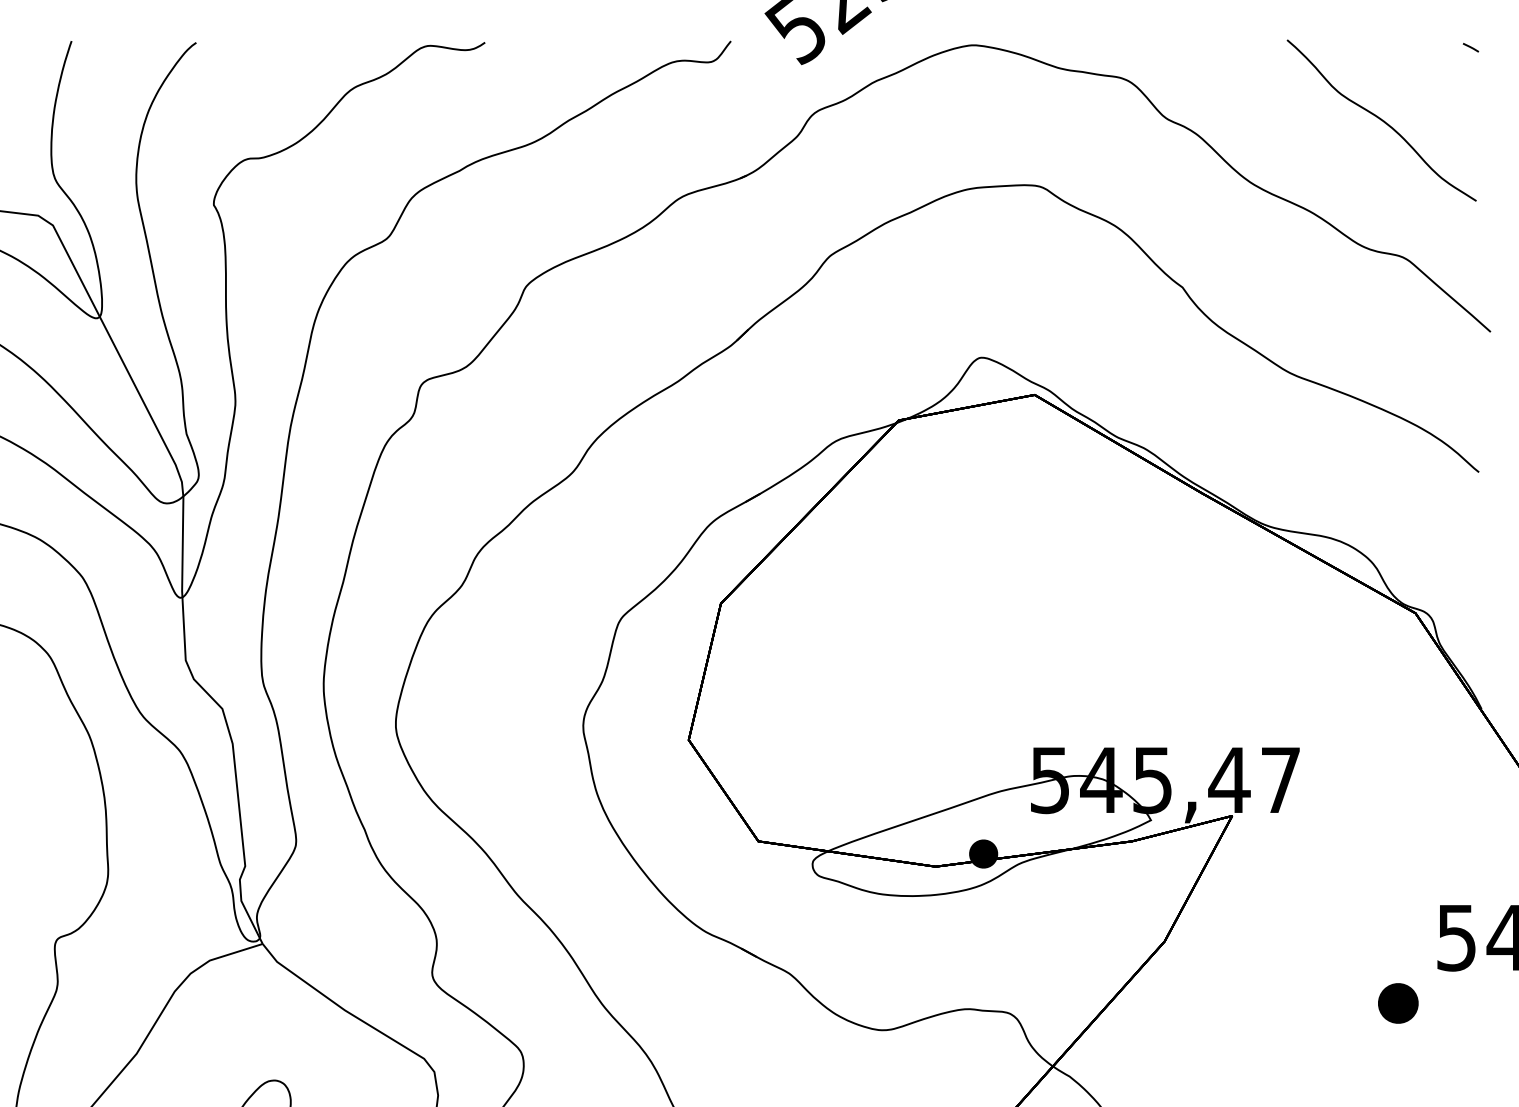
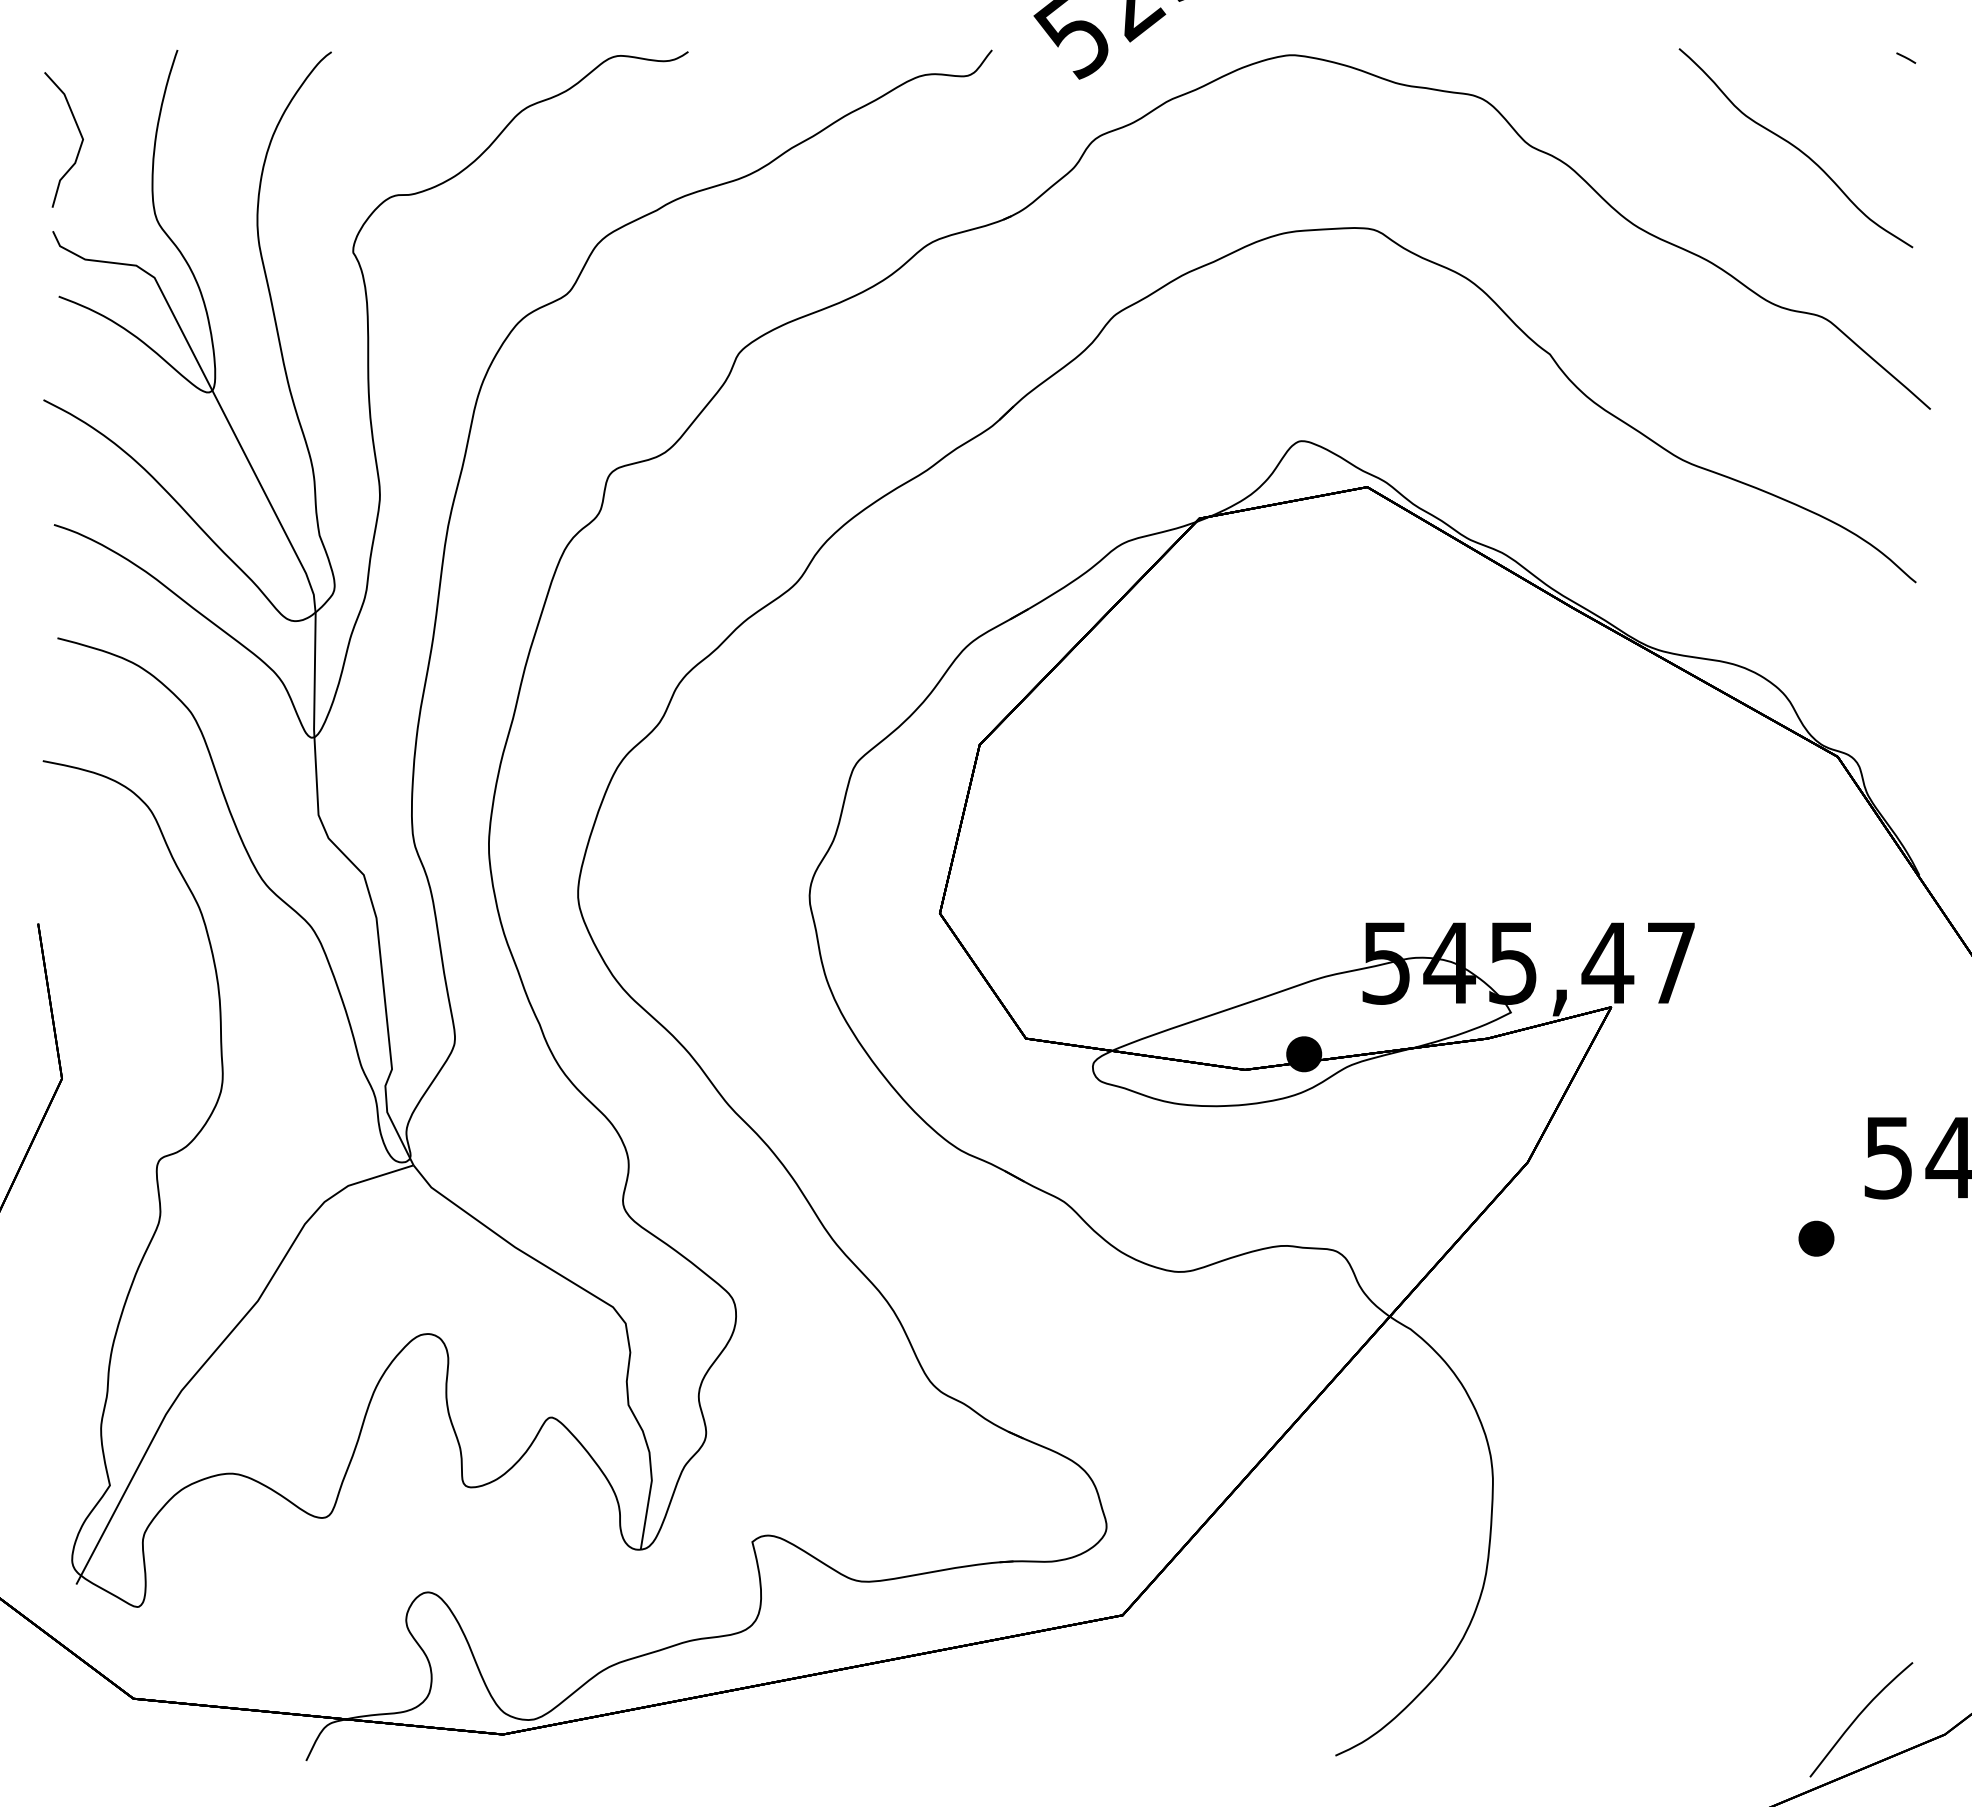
part: (1398, 1003) -> (1816, 1238), size x0.71

